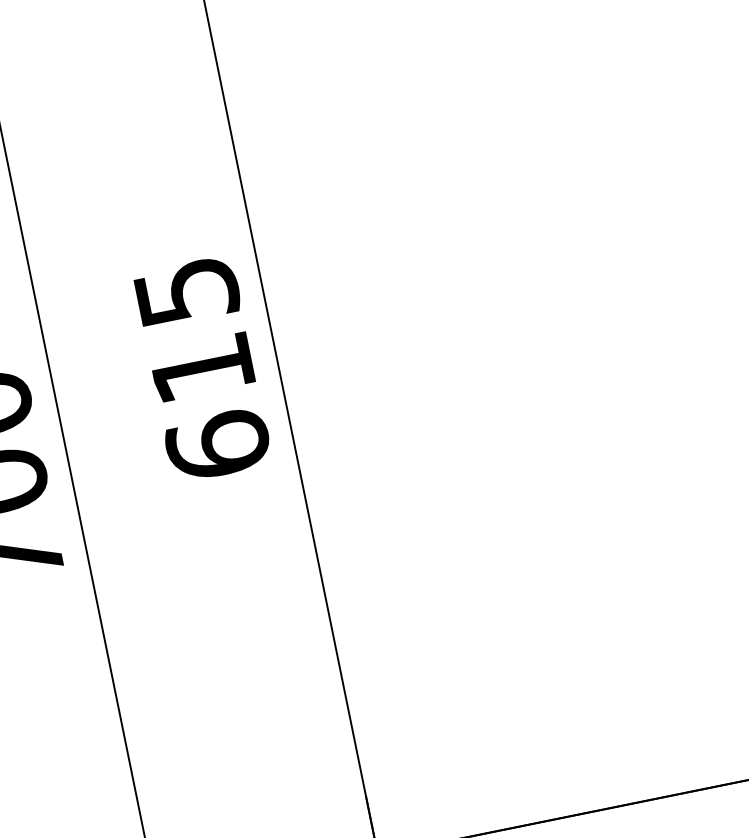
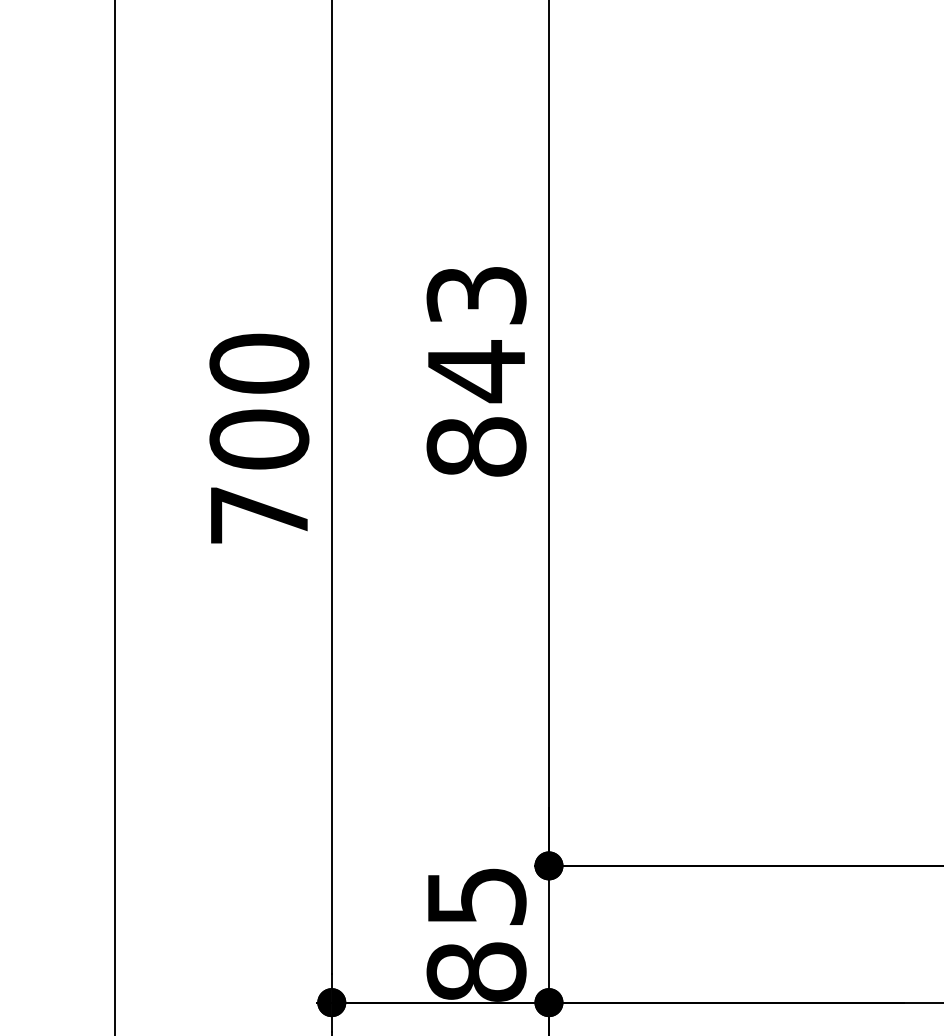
text: (202, 368) -> (476, 371), 615 -> 843

